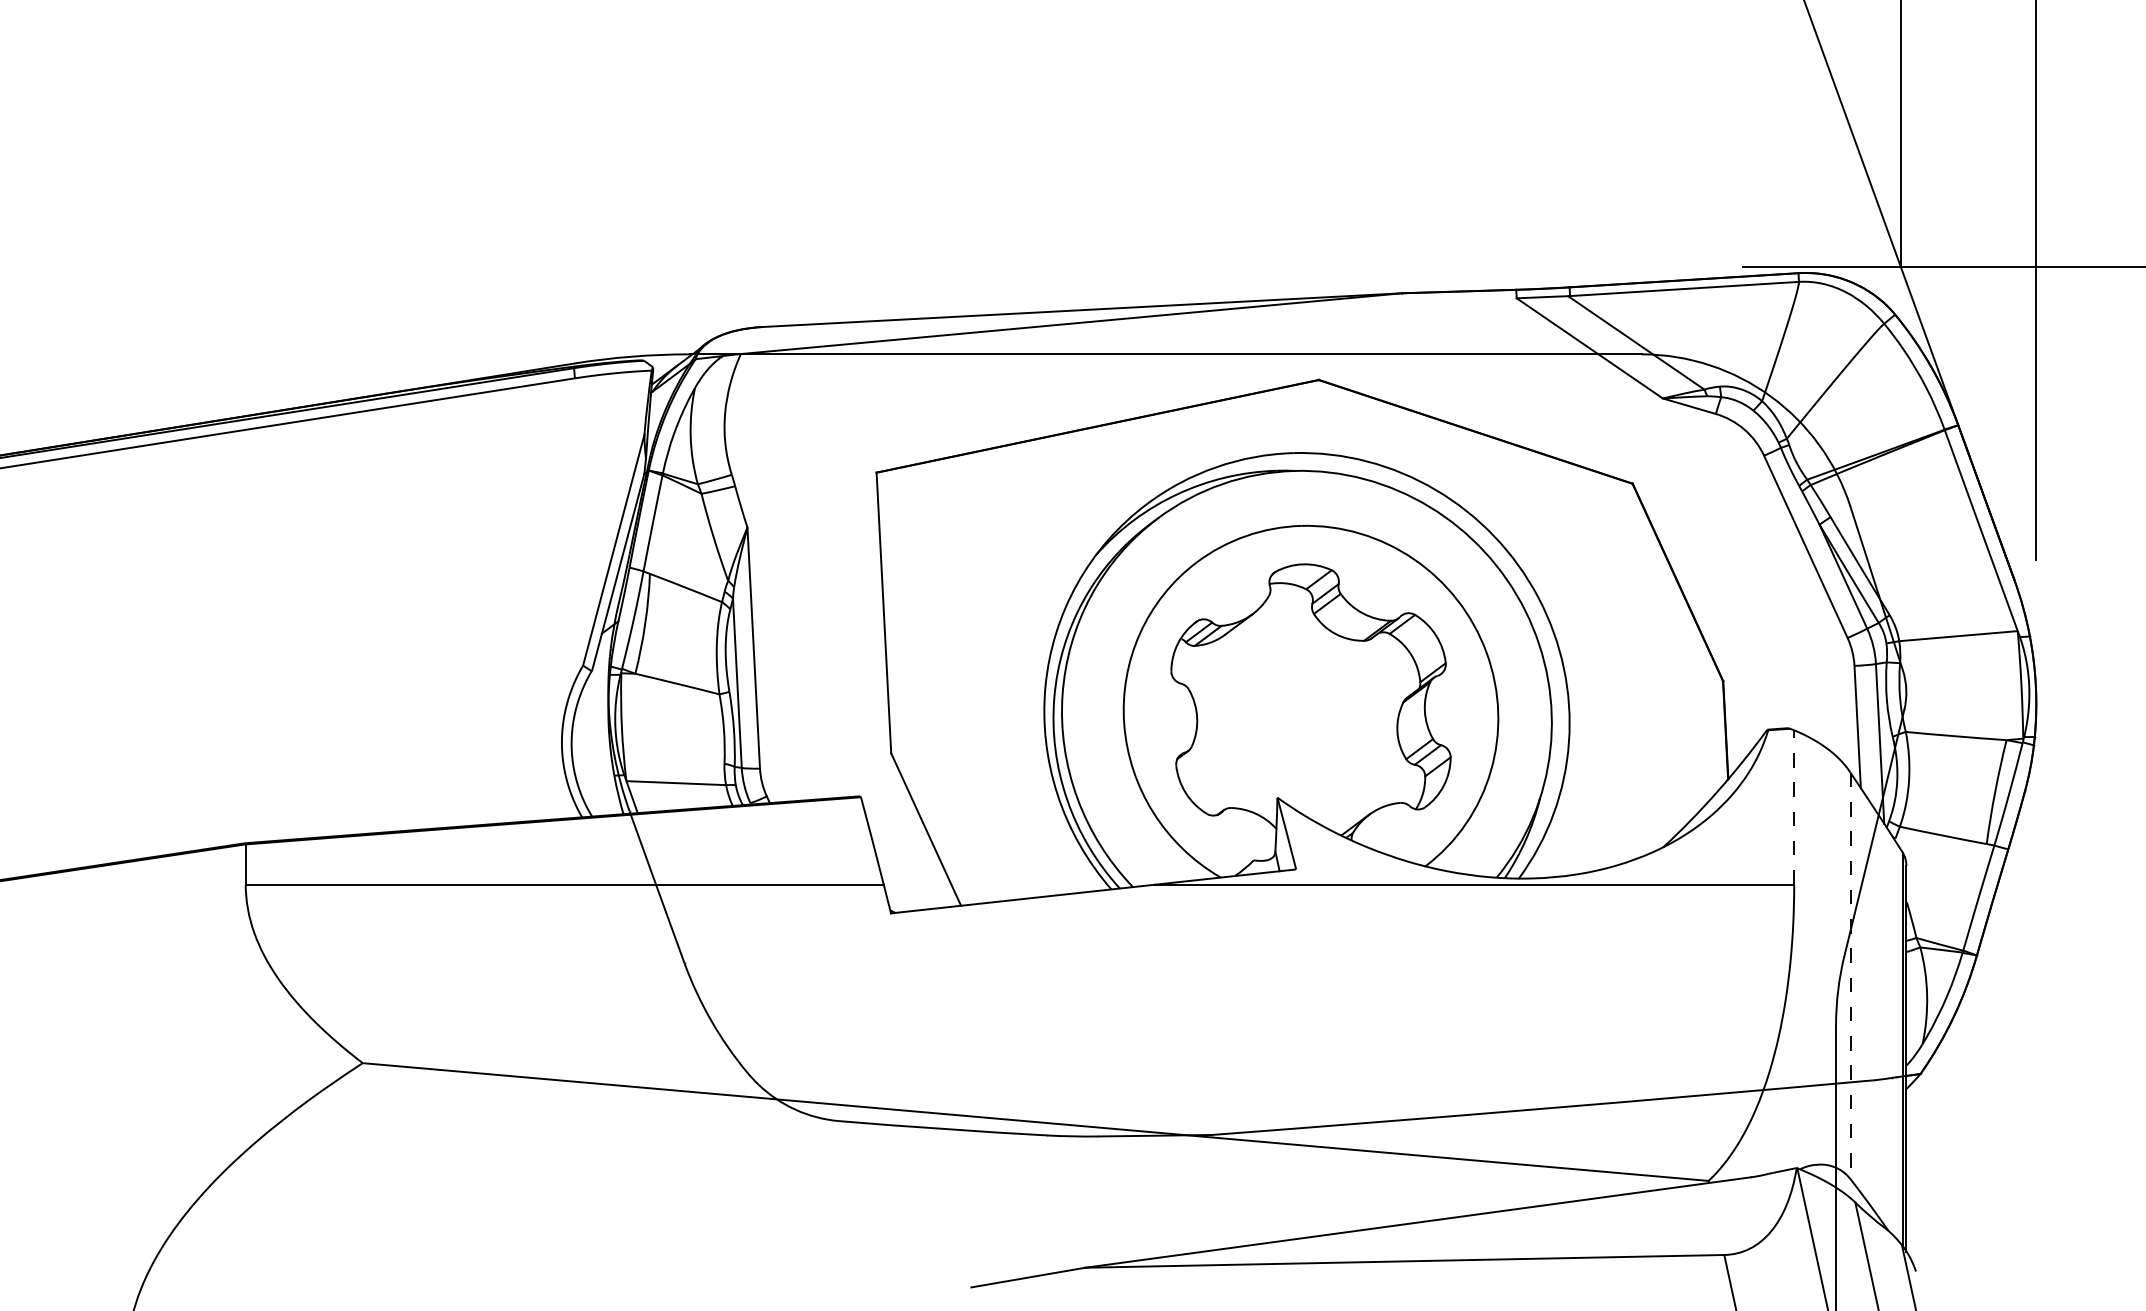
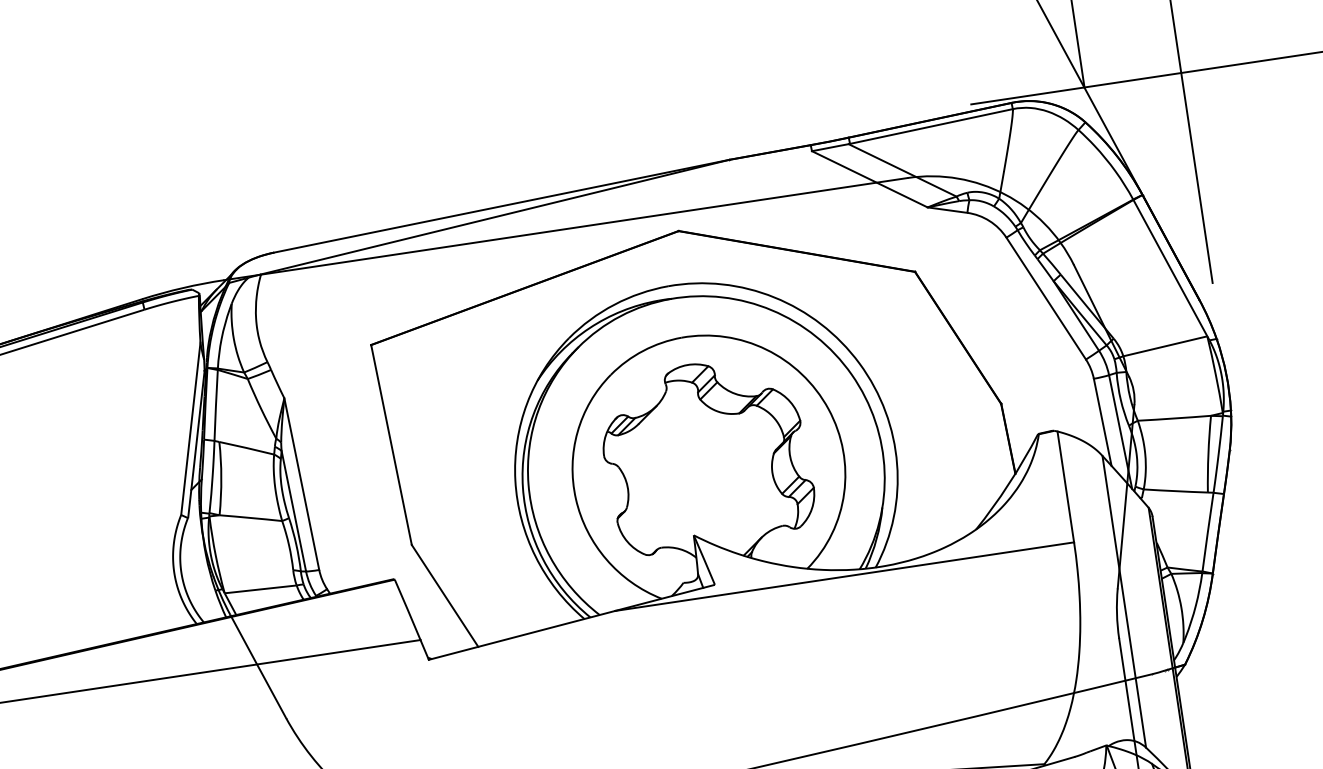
line: (1794, 807) -> (1066, 486), dashed -> solid
line: (1850, 976) -> (1124, 602), dashed -> solid

